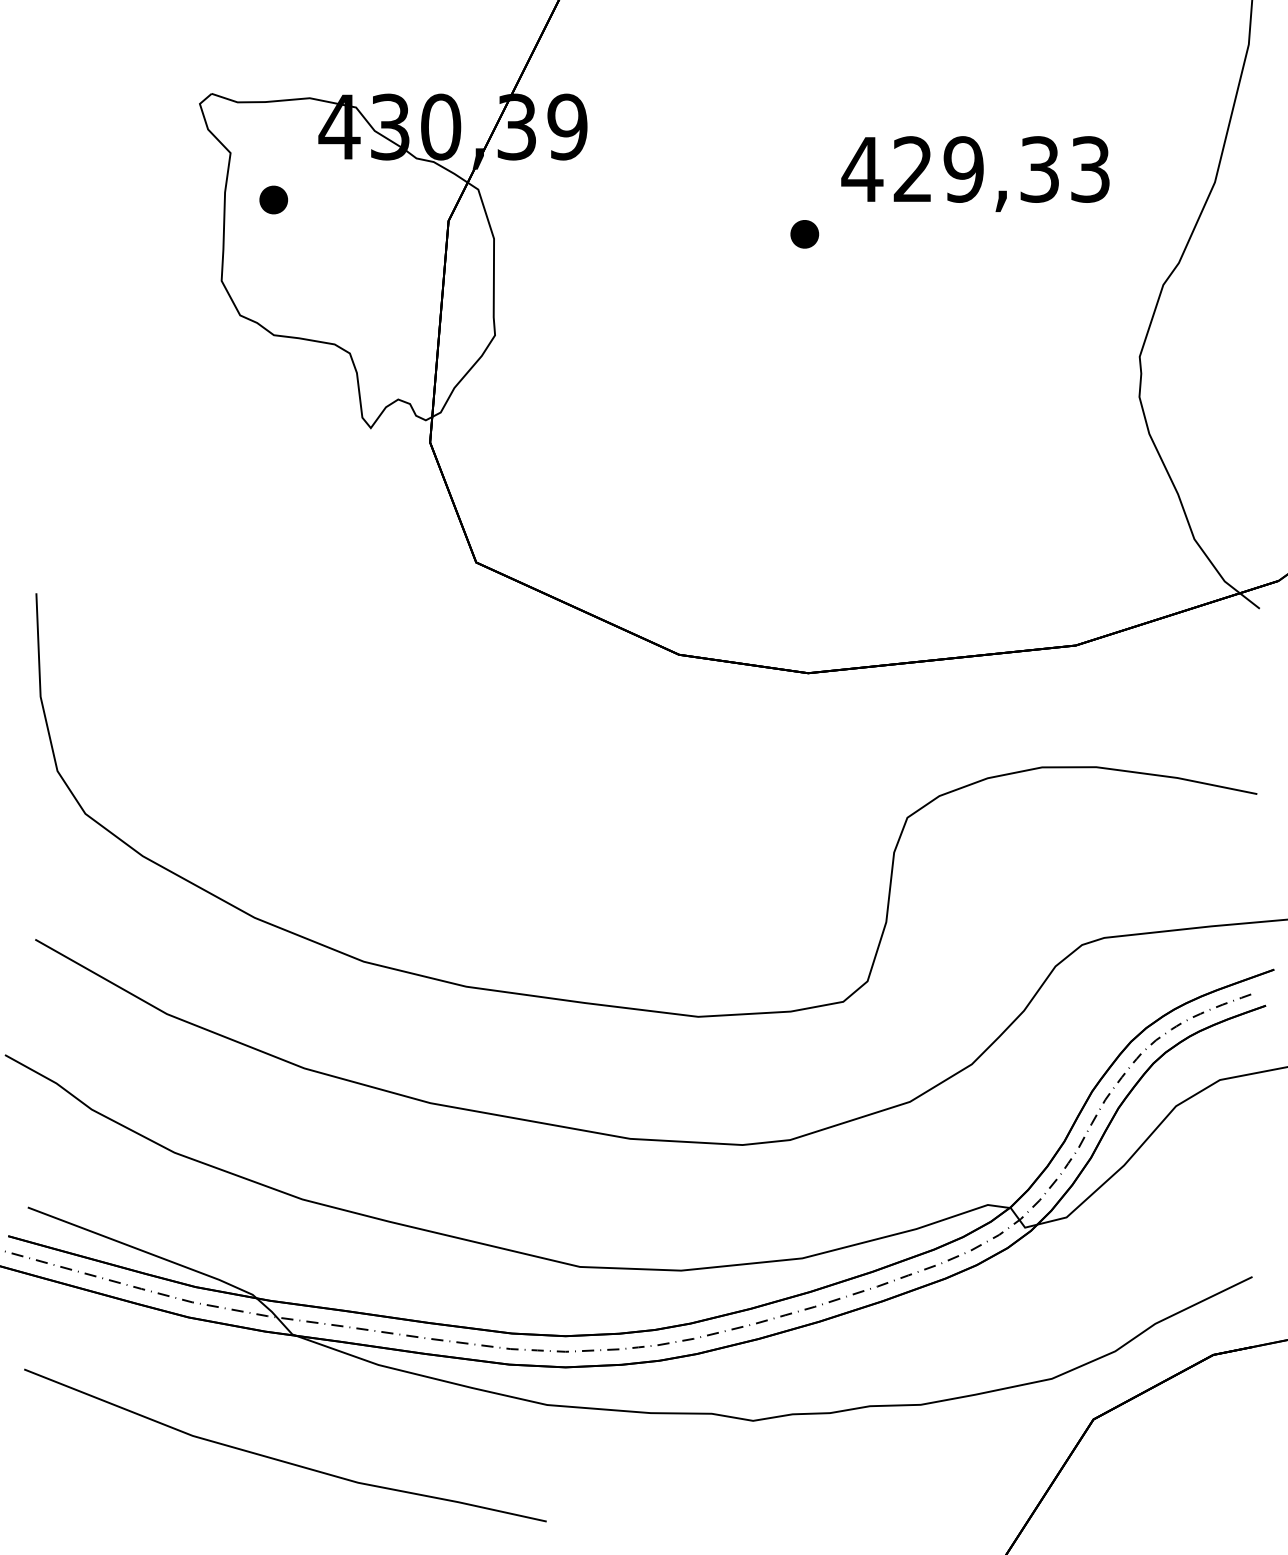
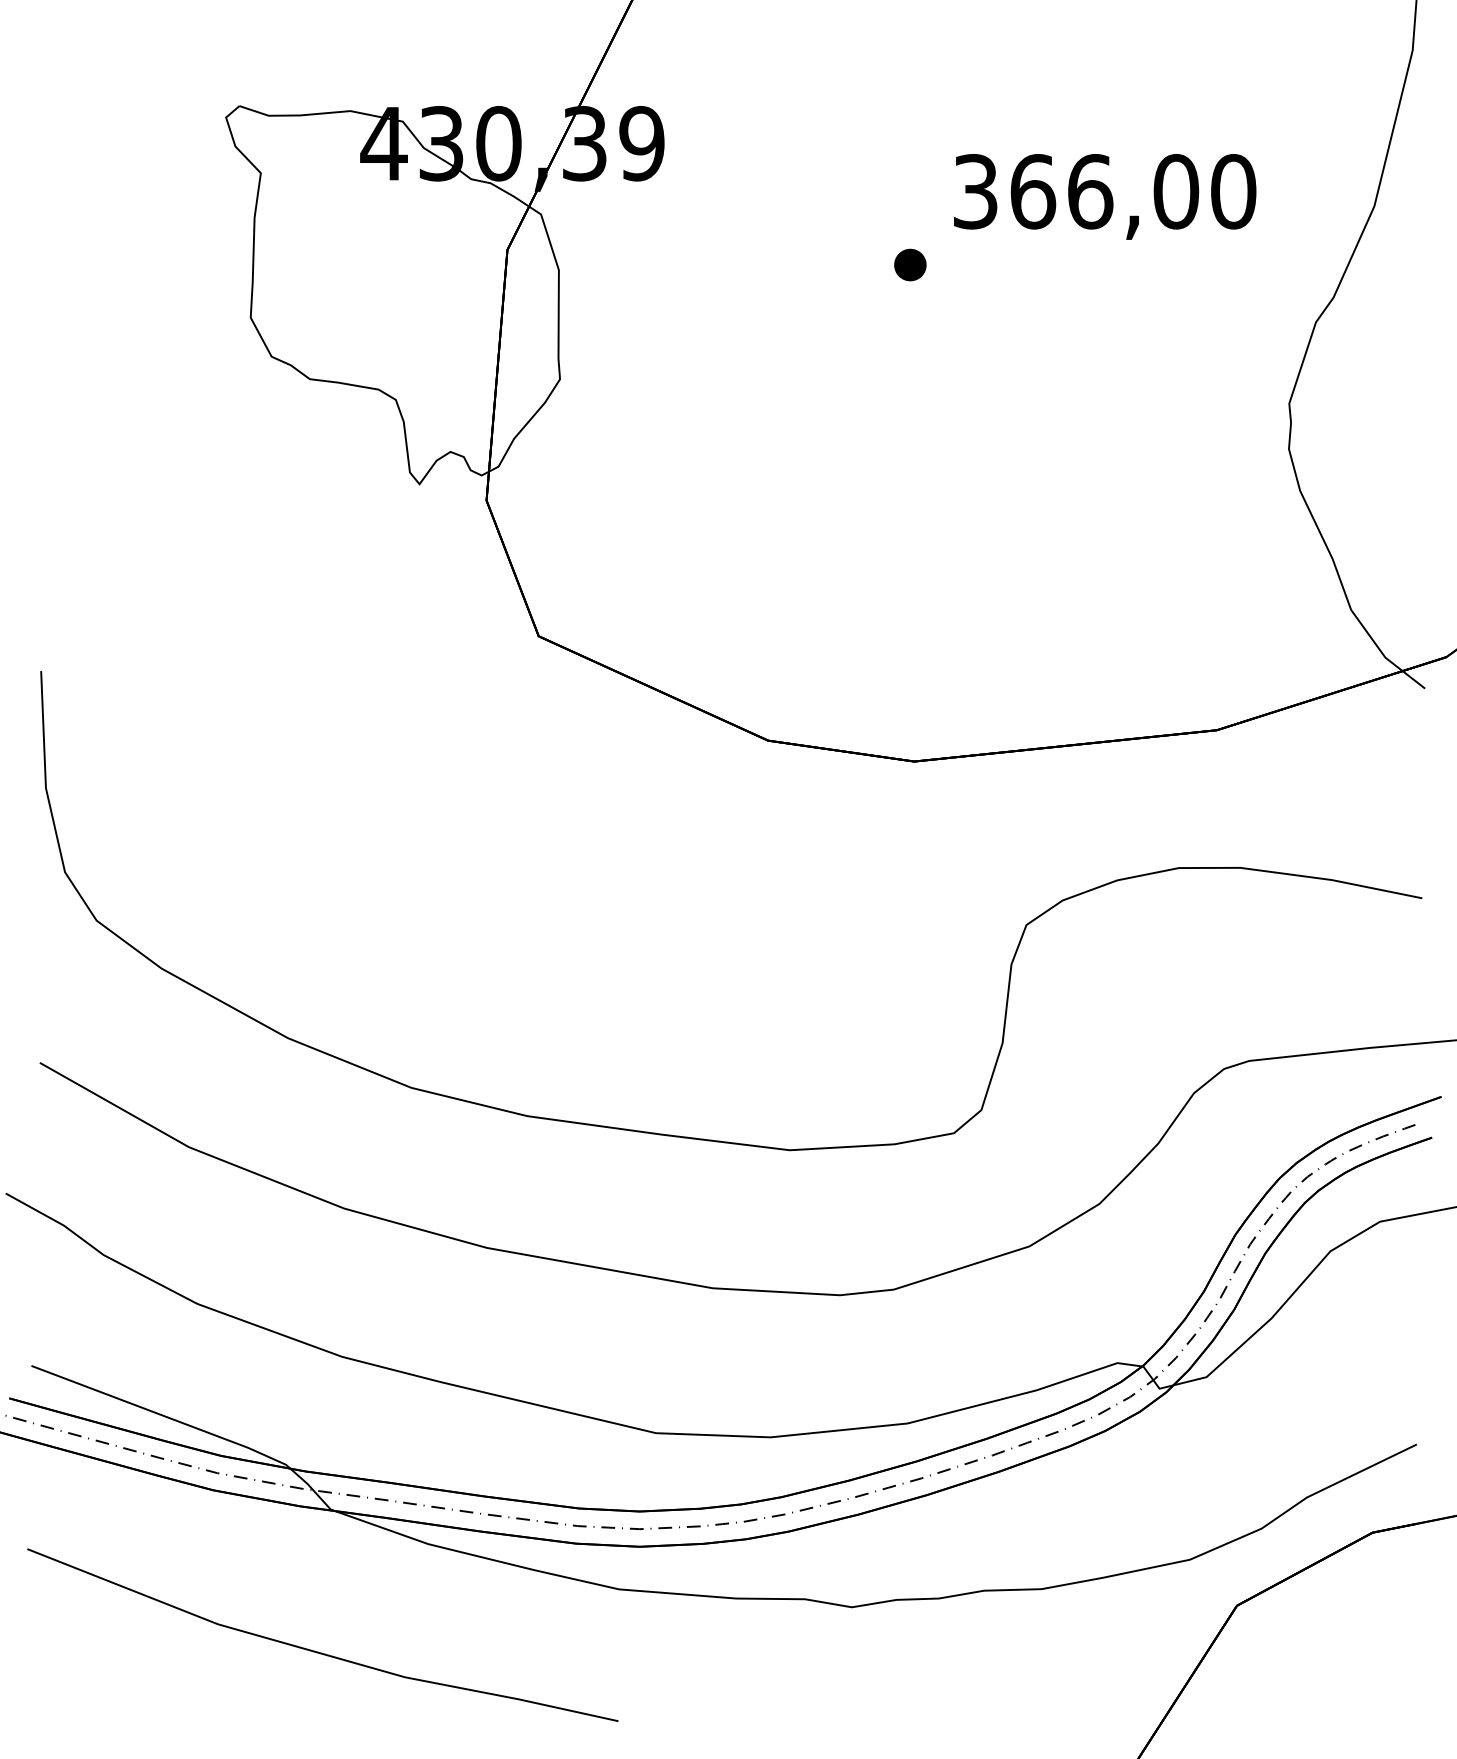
text: (975, 169) -> (1103, 191), 429,33 -> 366,00
part: (273, 200) -> (309, 226), removed

